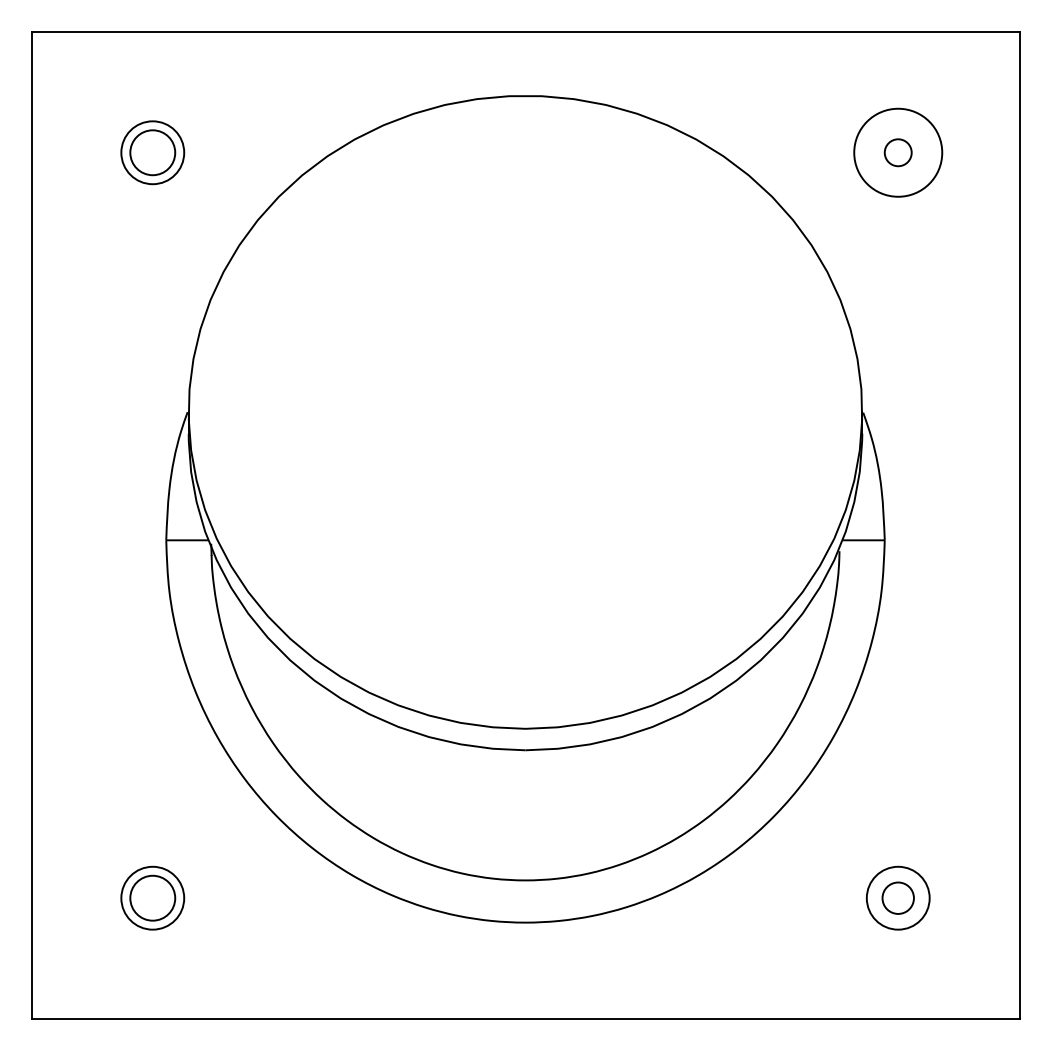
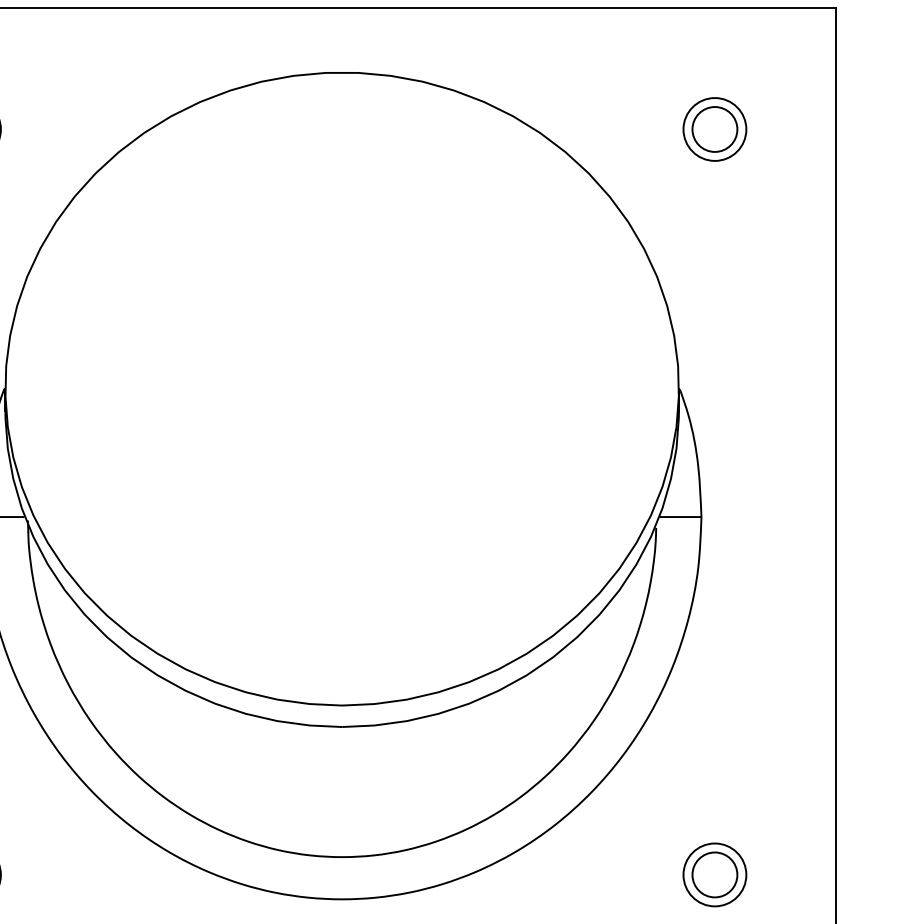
circle: (897, 152) -> (714, 129), size x0.71
circle: (897, 152) -> (714, 129), size x1.67
circle: (897, 897) -> (714, 874), size x1.43

